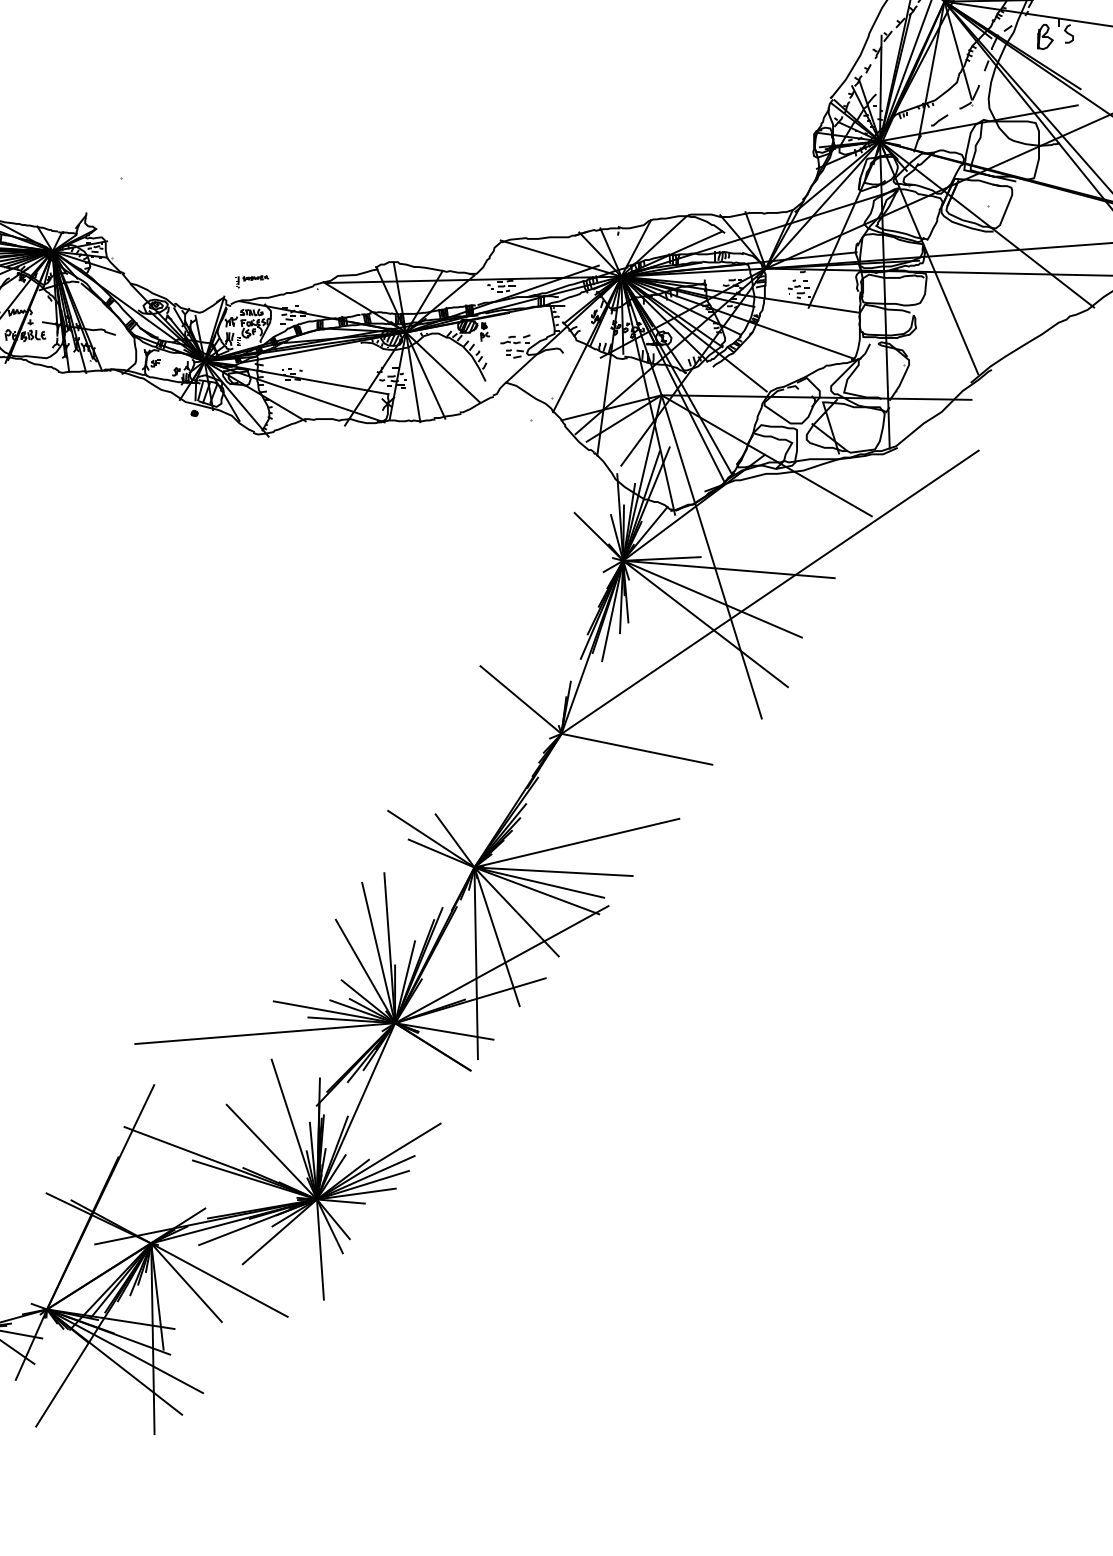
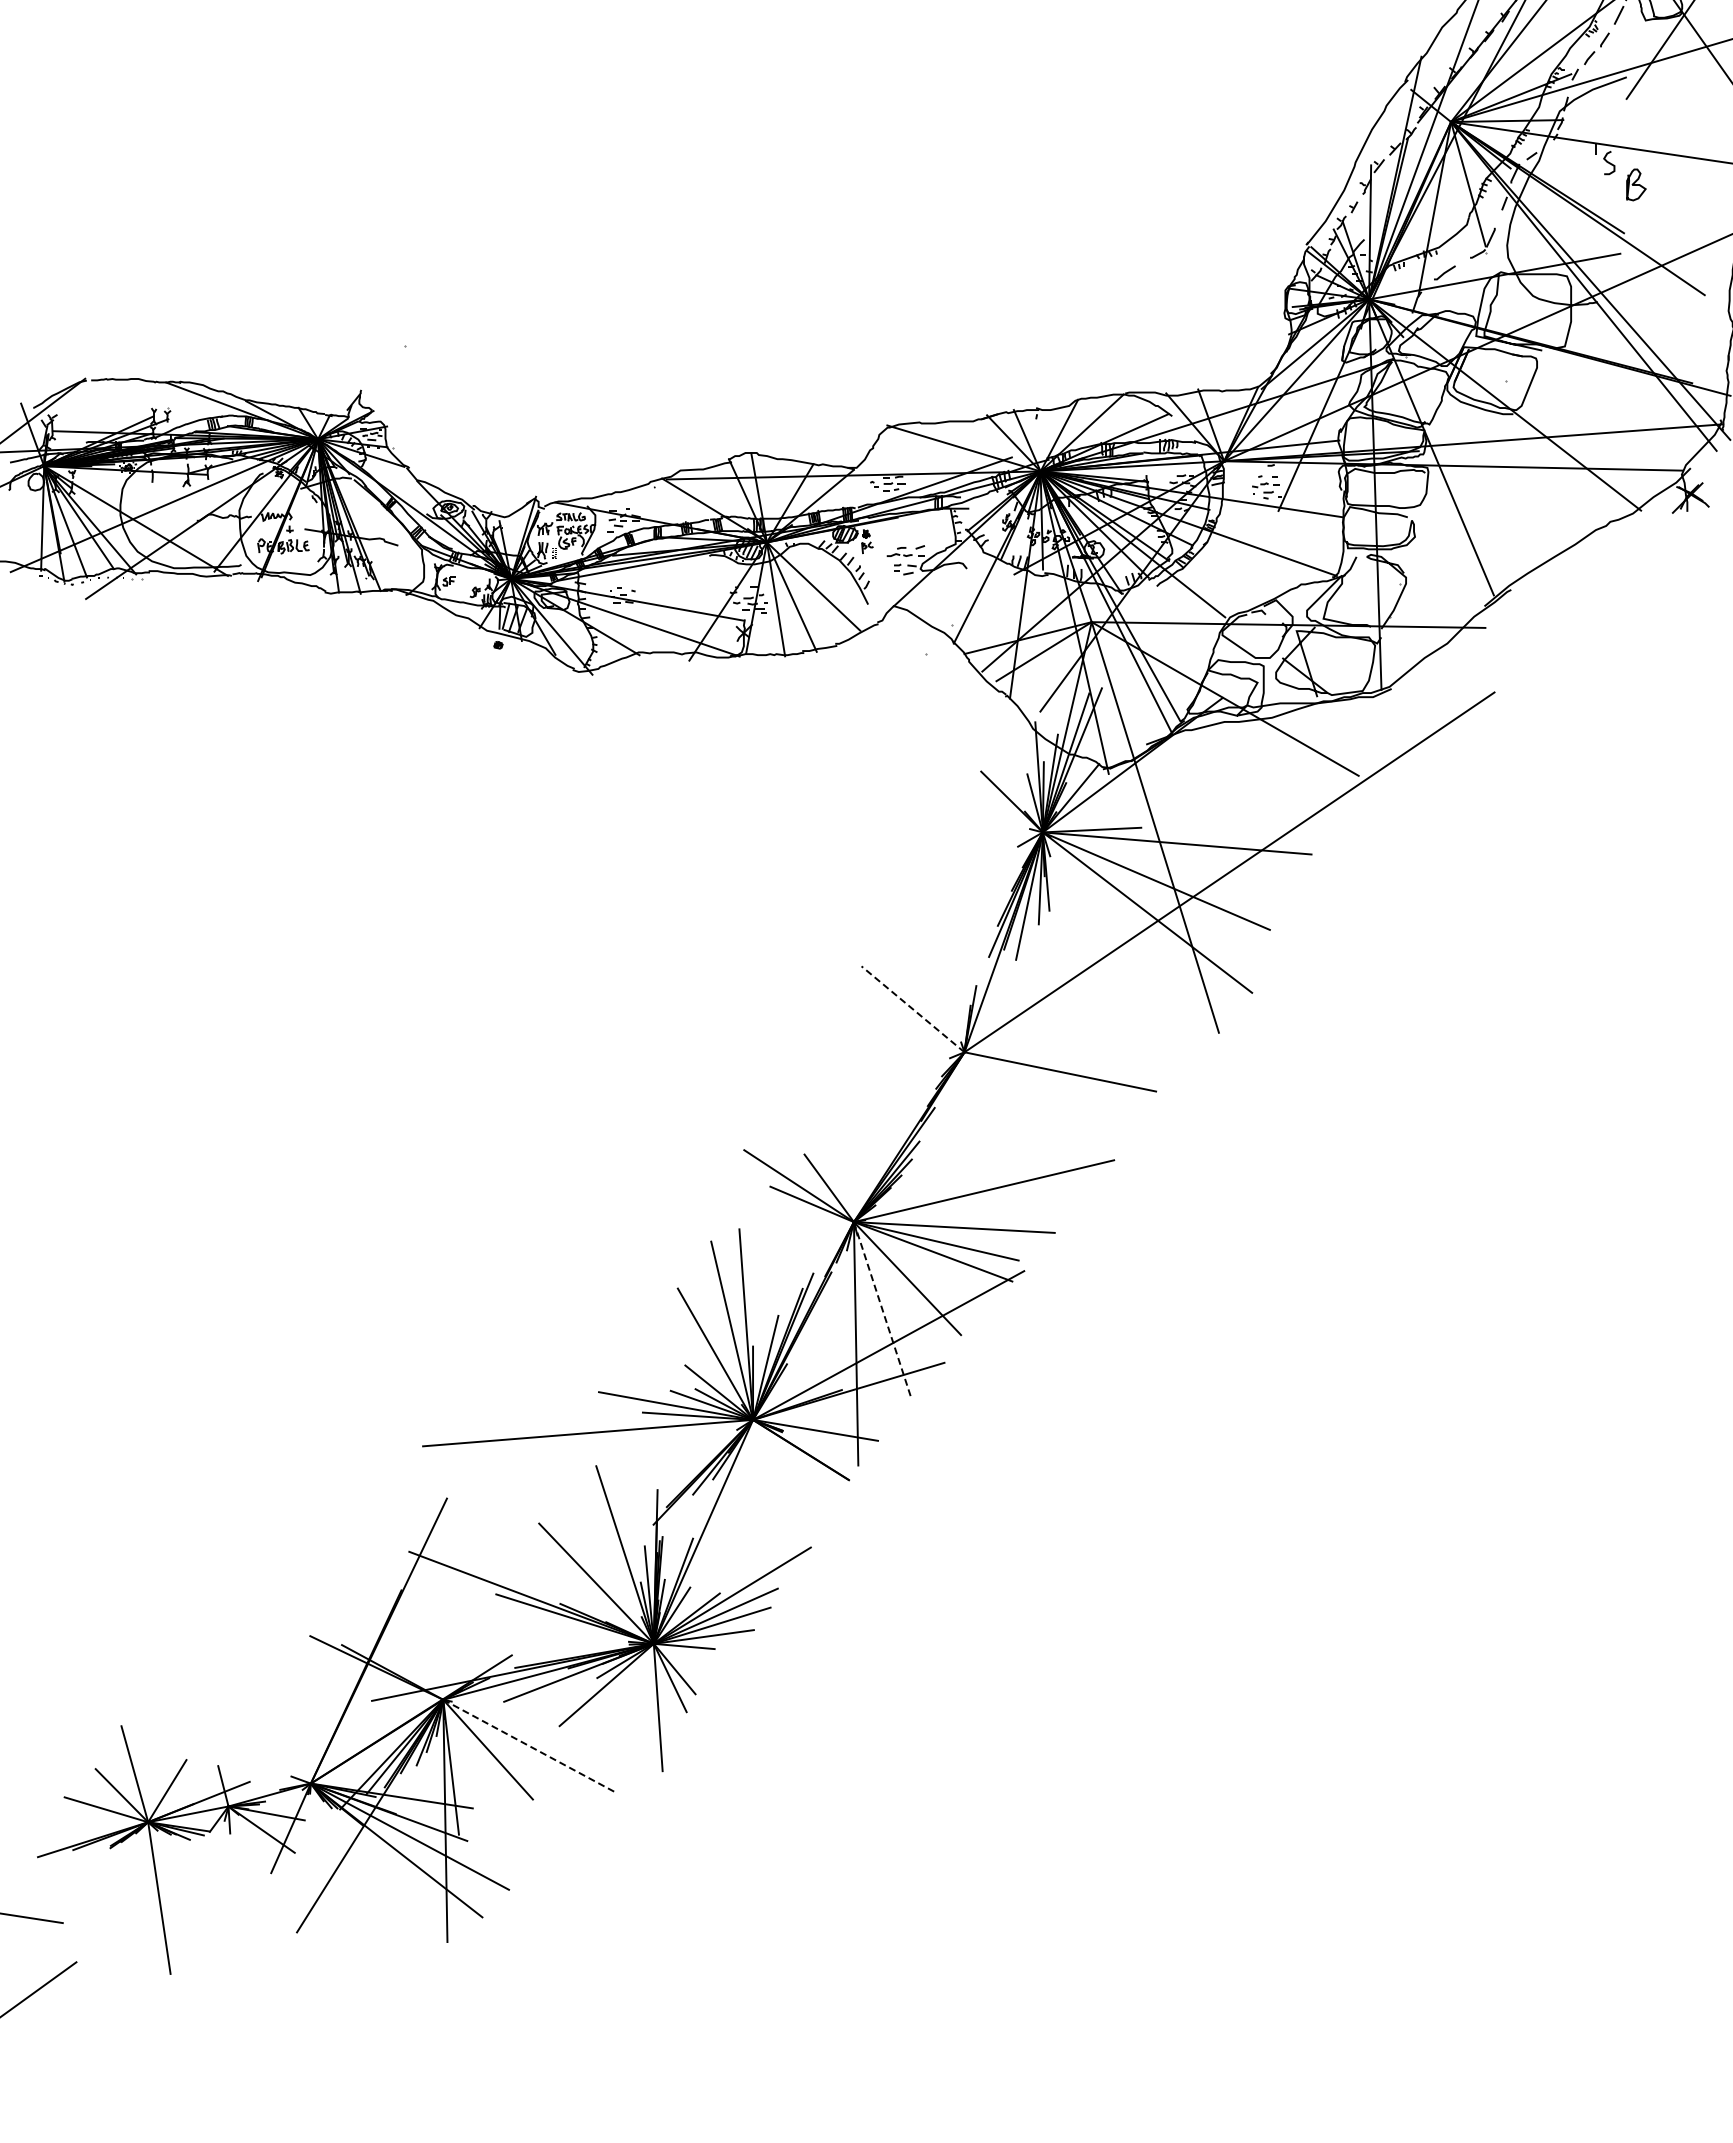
curve: (1045, 36) -> (1636, 184), moved
part: (252, 281) -> (571, 477), removed
line: (520, 700) -> (912, 1009), solid -> dashed
line: (496, 937) -> (882, 1310), solid -> dashed
line: (219, 1280) -> (530, 1746), solid -> dashed

